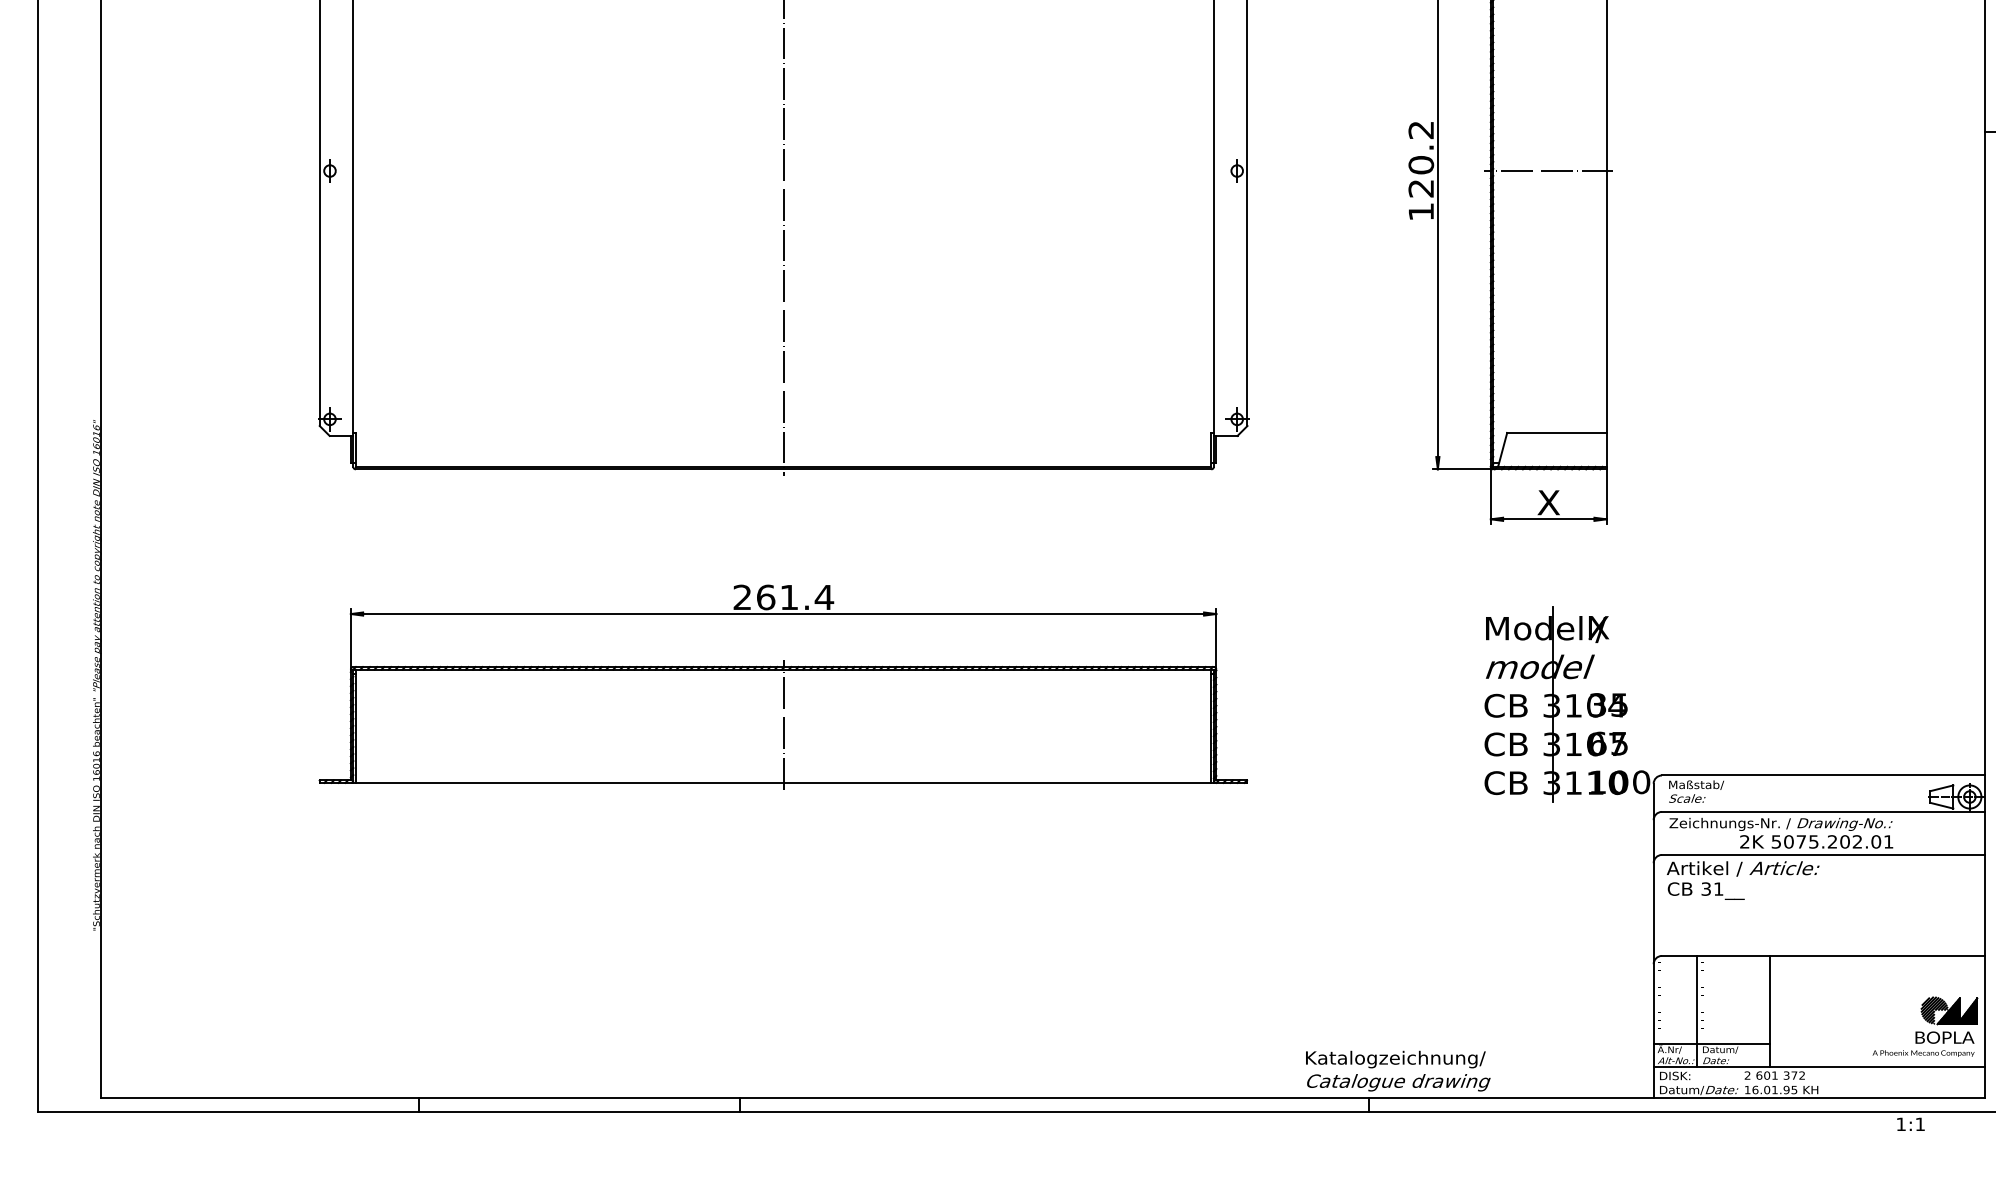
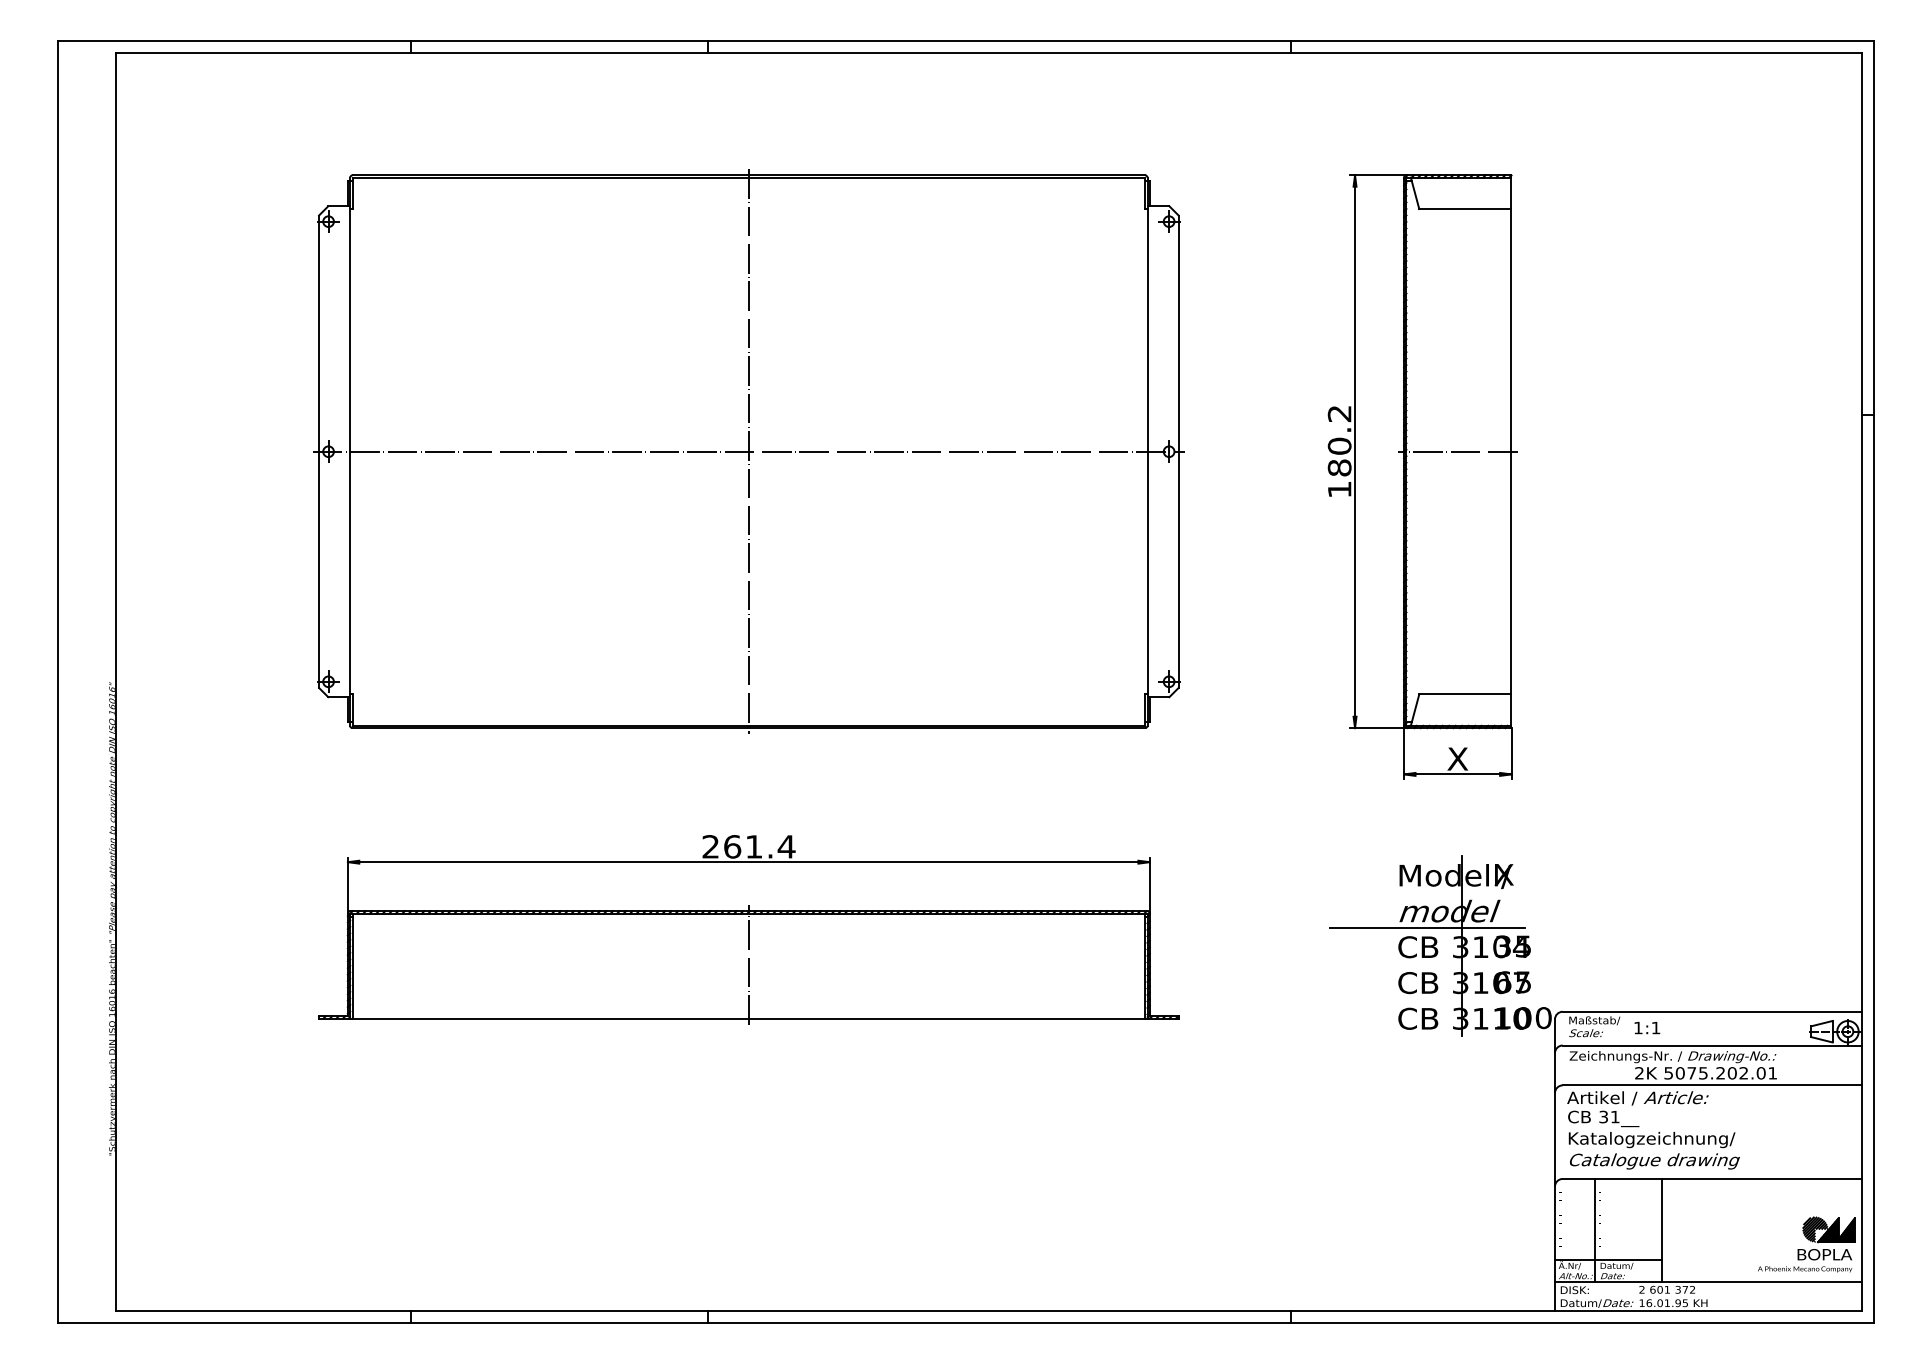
line: (783, 170) -> (748, 451), added
text: (1421, 188) -> (1339, 467), 120.2 -> 180.2
line: (1516, 685) -> (1427, 928), added
text: (1397, 1070) -> (1653, 1150), moved
text: (1911, 1124) -> (1647, 1028), moved

